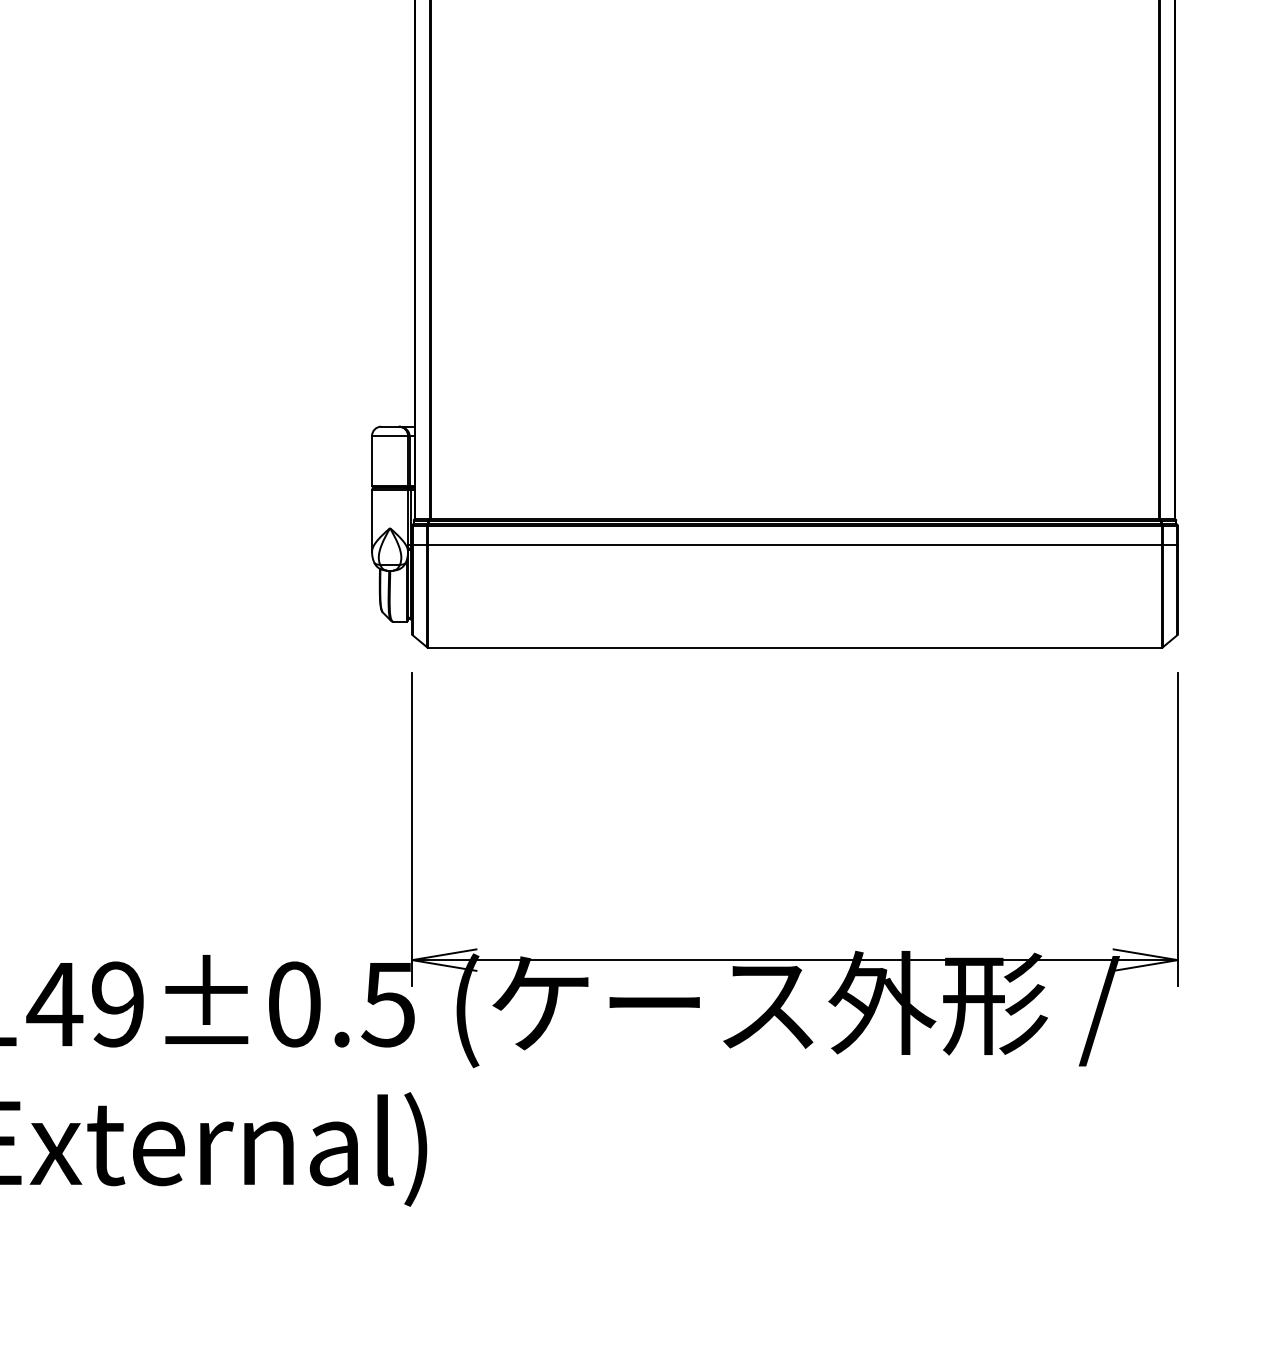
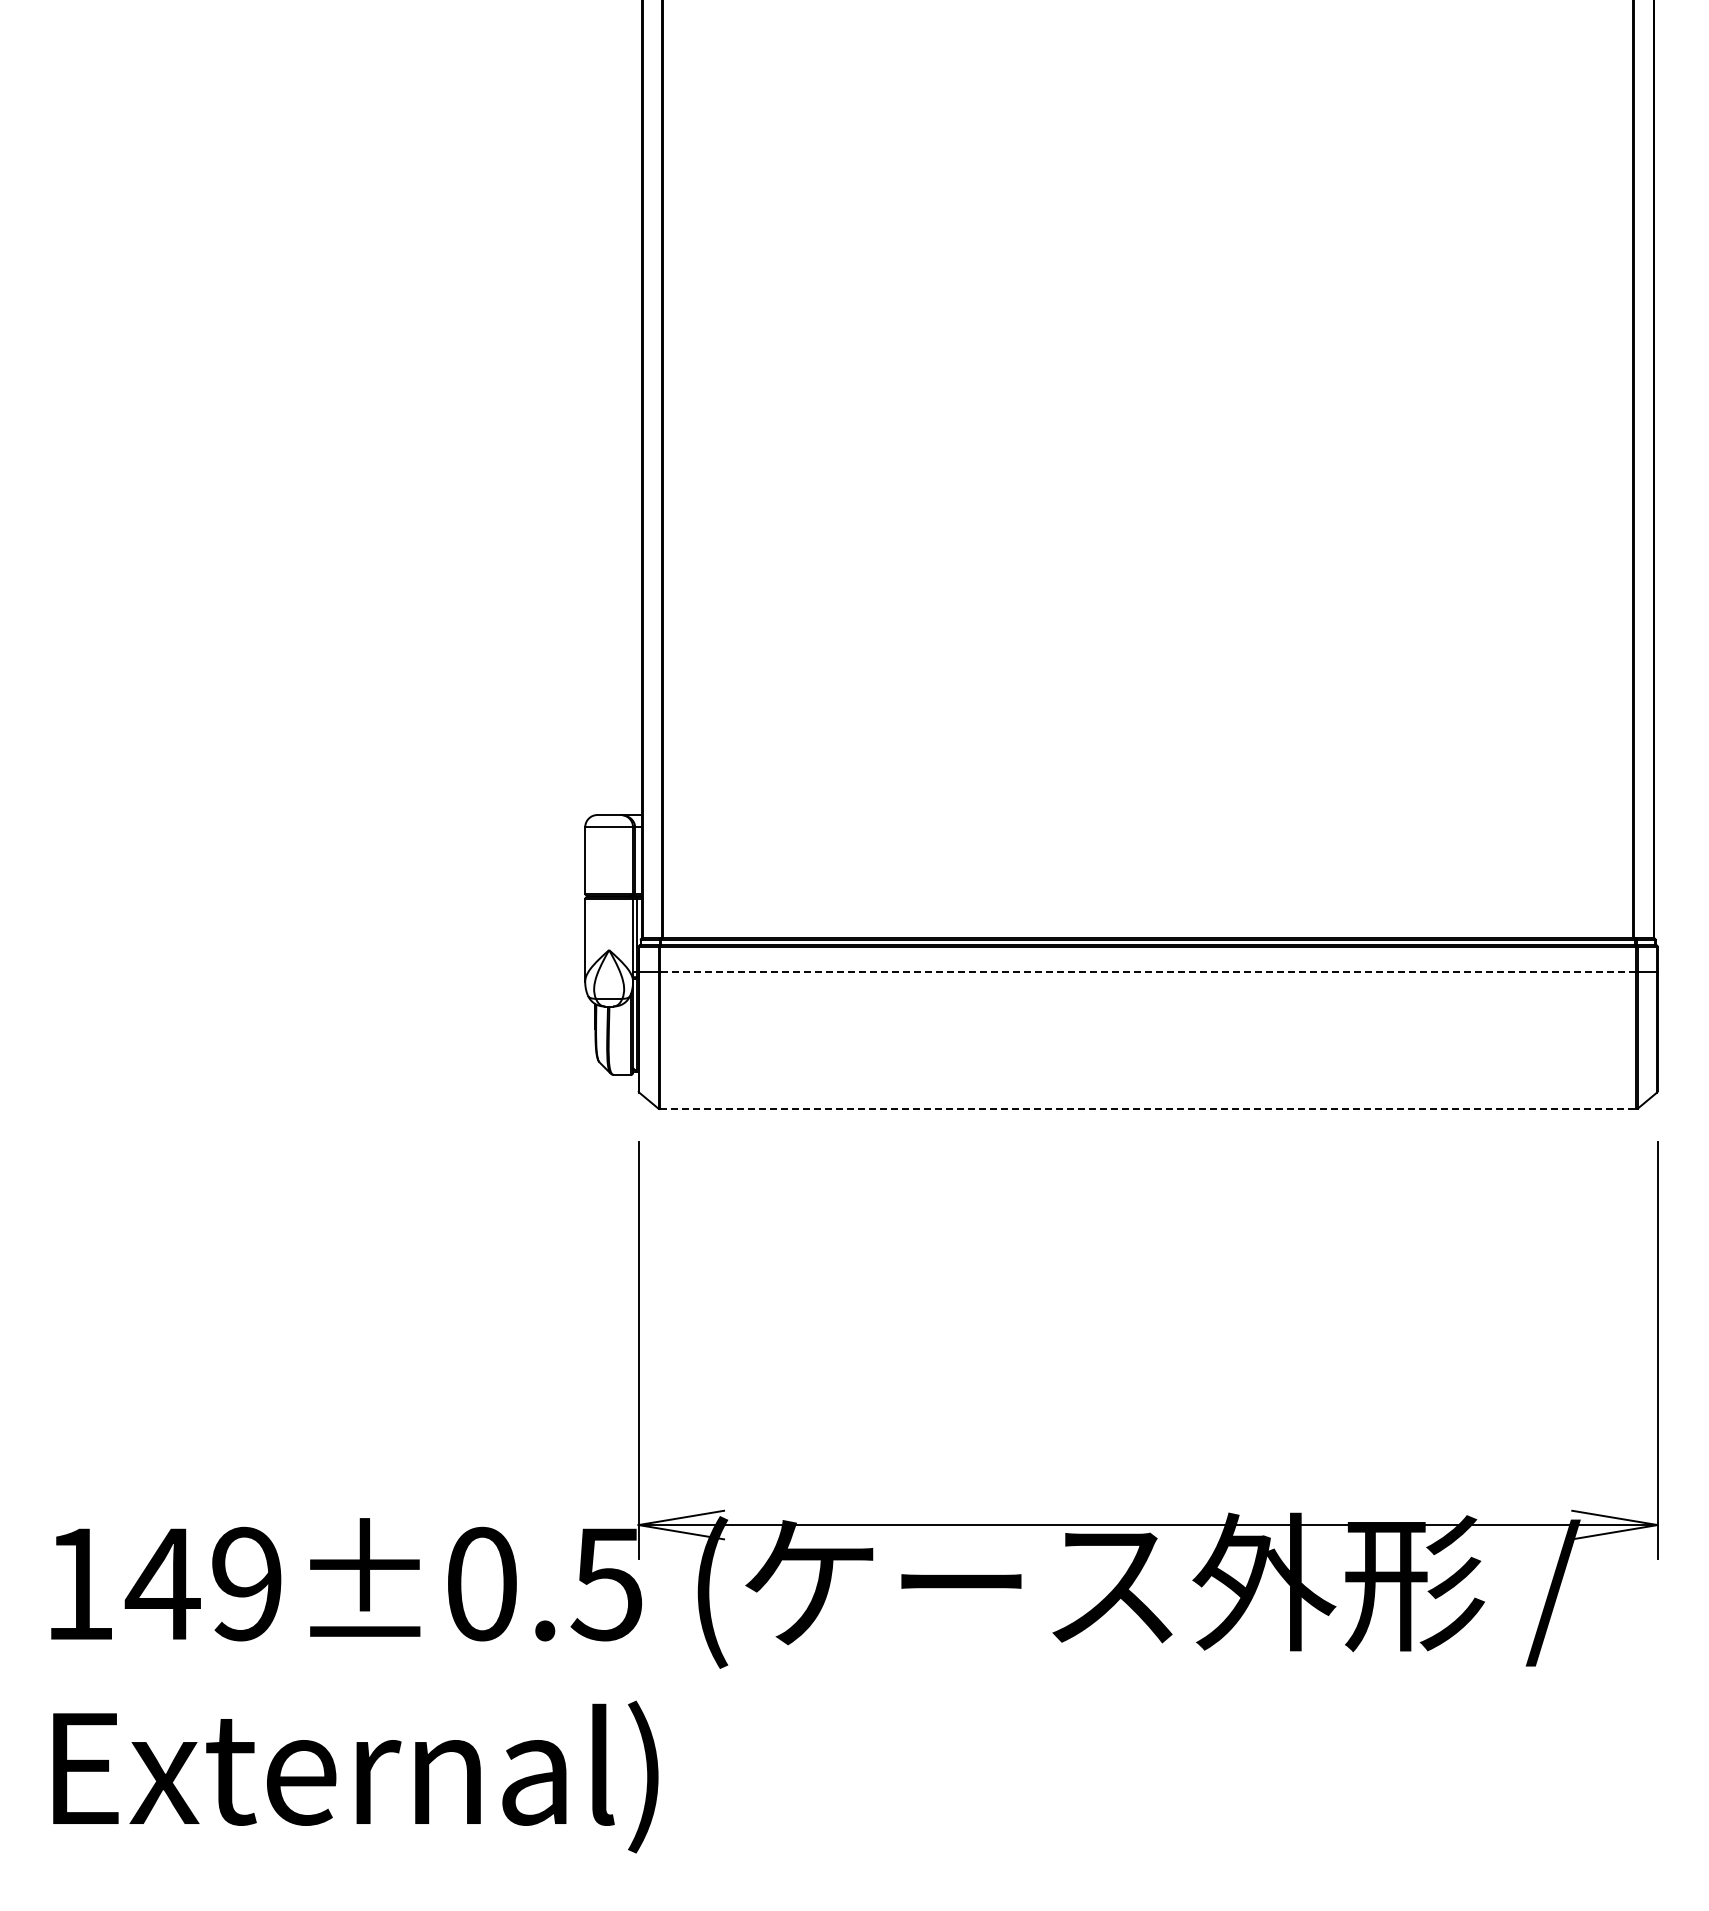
line: (794, 544) -> (1147, 972), solid -> dashed
line: (795, 647) -> (1148, 1109), solid -> dashed

